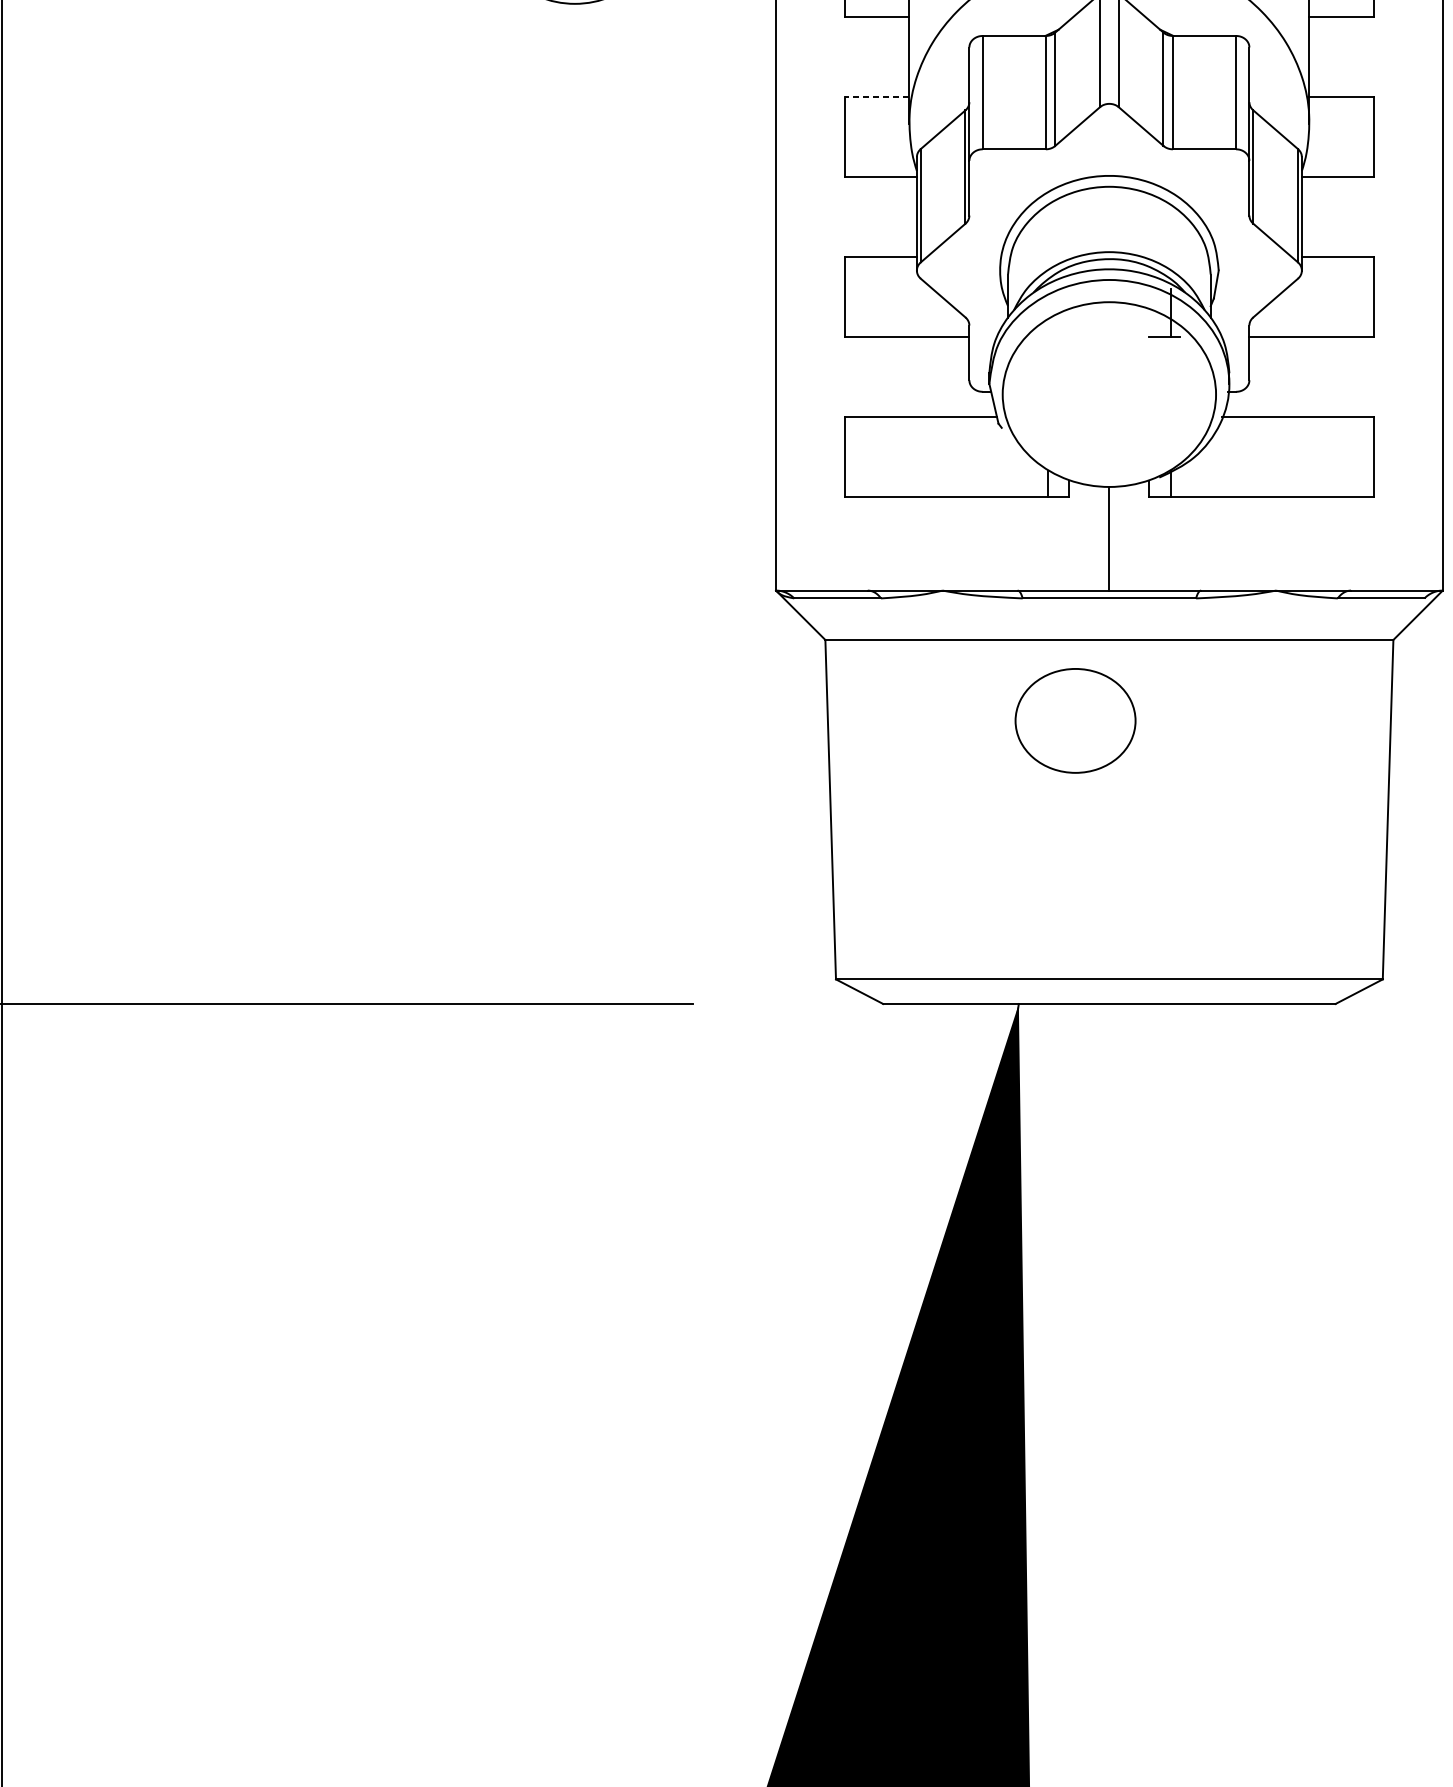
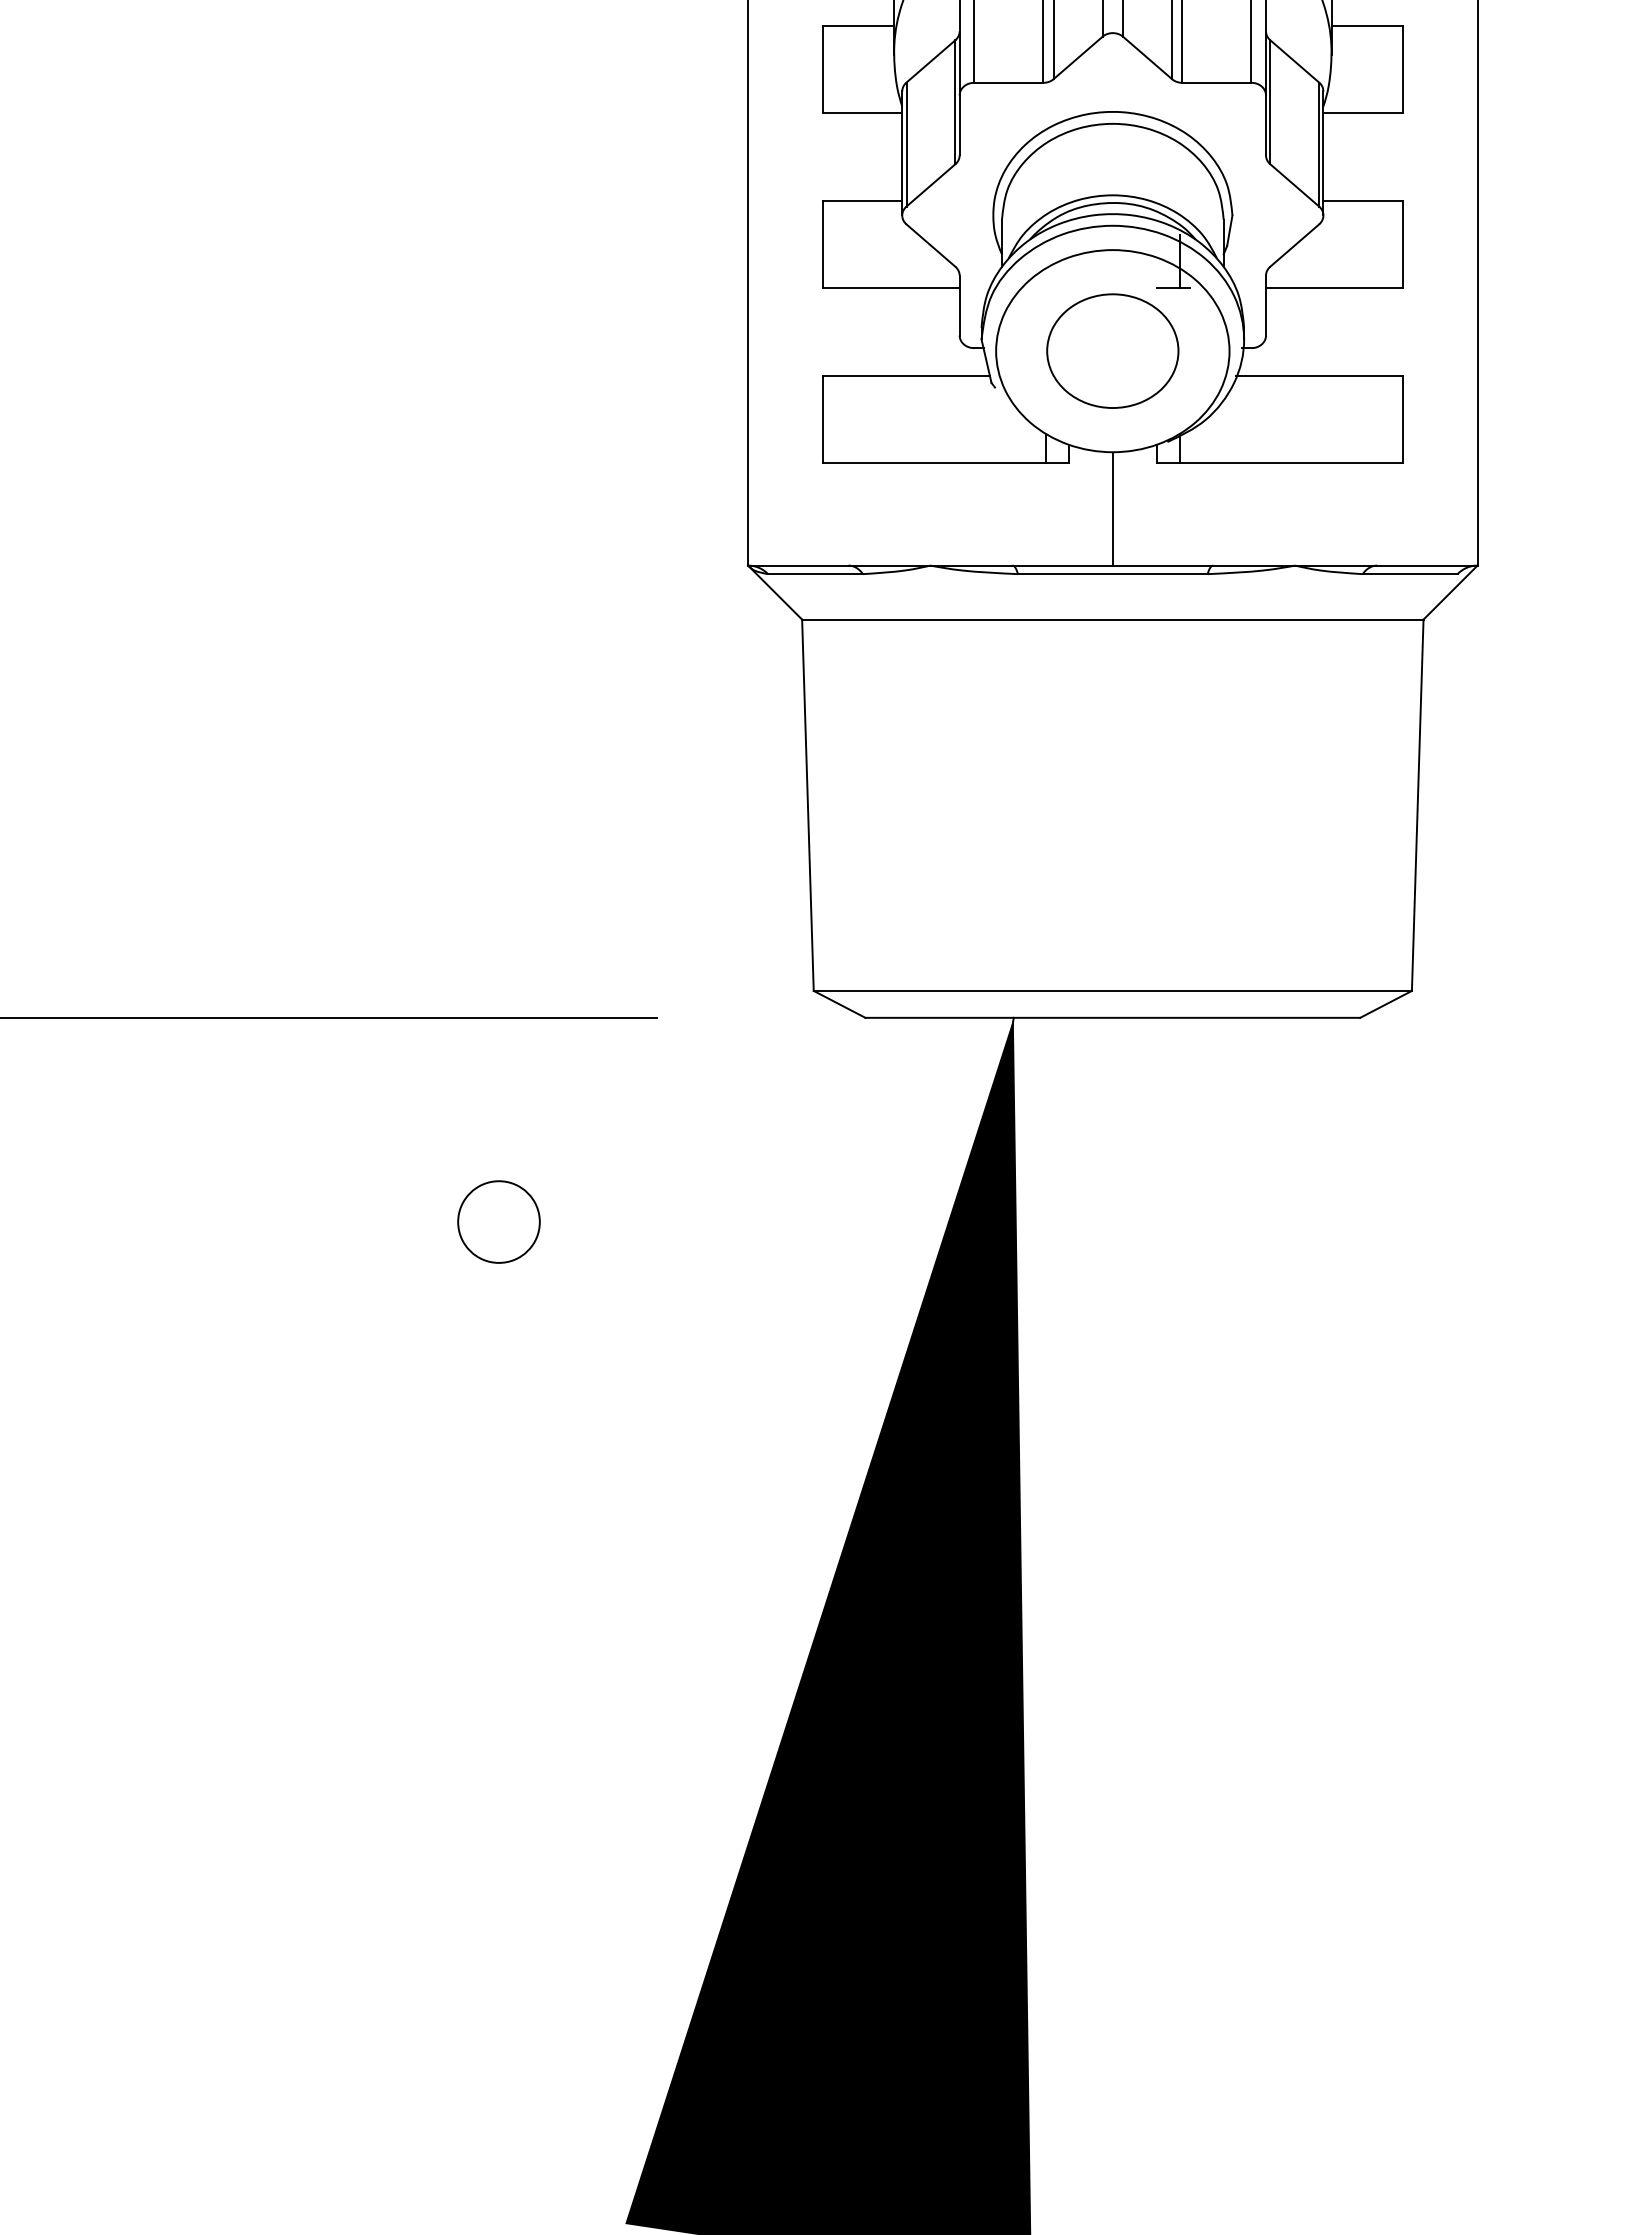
line: (876, 96) -> (858, 25), dashed -> solid
part: (1075, 720) -> (1112, 350), moved
circle: (547, 1190) -> (498, 1221), added

